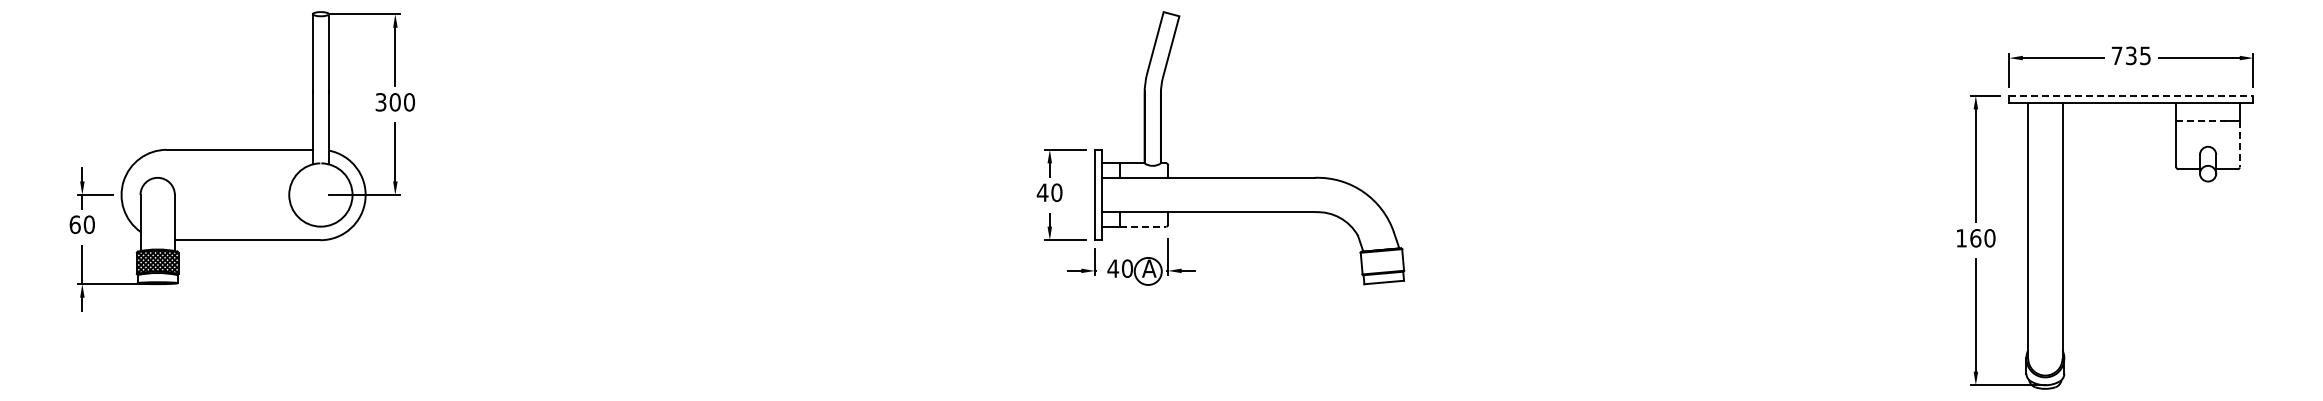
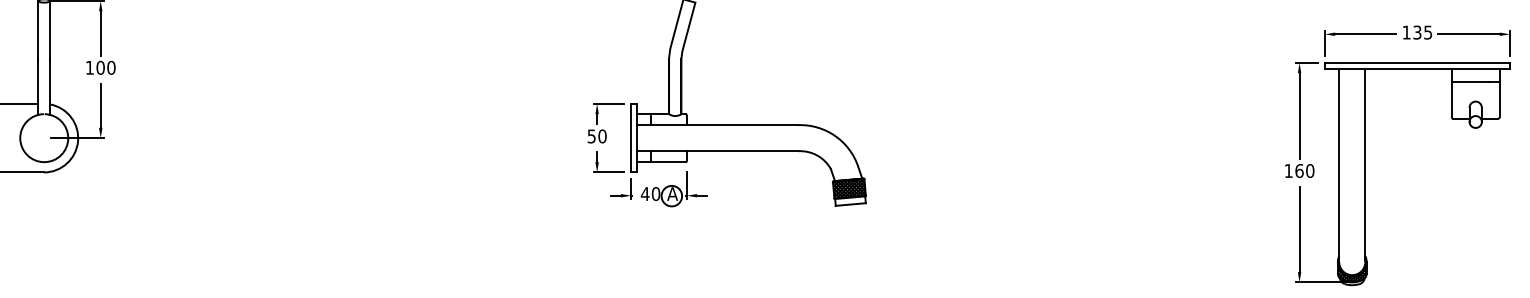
text: (2116, 55) -> (1406, 32), 735 -> 135
line: (2131, 95) -> (1417, 62), dashed -> solid
text: (380, 102) -> (89, 67), 300 -> 100
line: (2201, 121) -> (1470, 82), dashed -> solid
line: (2239, 144) -> (1499, 99), dashed -> solid
text: (1042, 192) -> (591, 136), 40 -> 50
line: (1143, 226) -> (668, 162), dashed -> solid
hatch: (1382, 261) -> (849, 188), added
hatch: (2045, 371) -> (1352, 272), added

